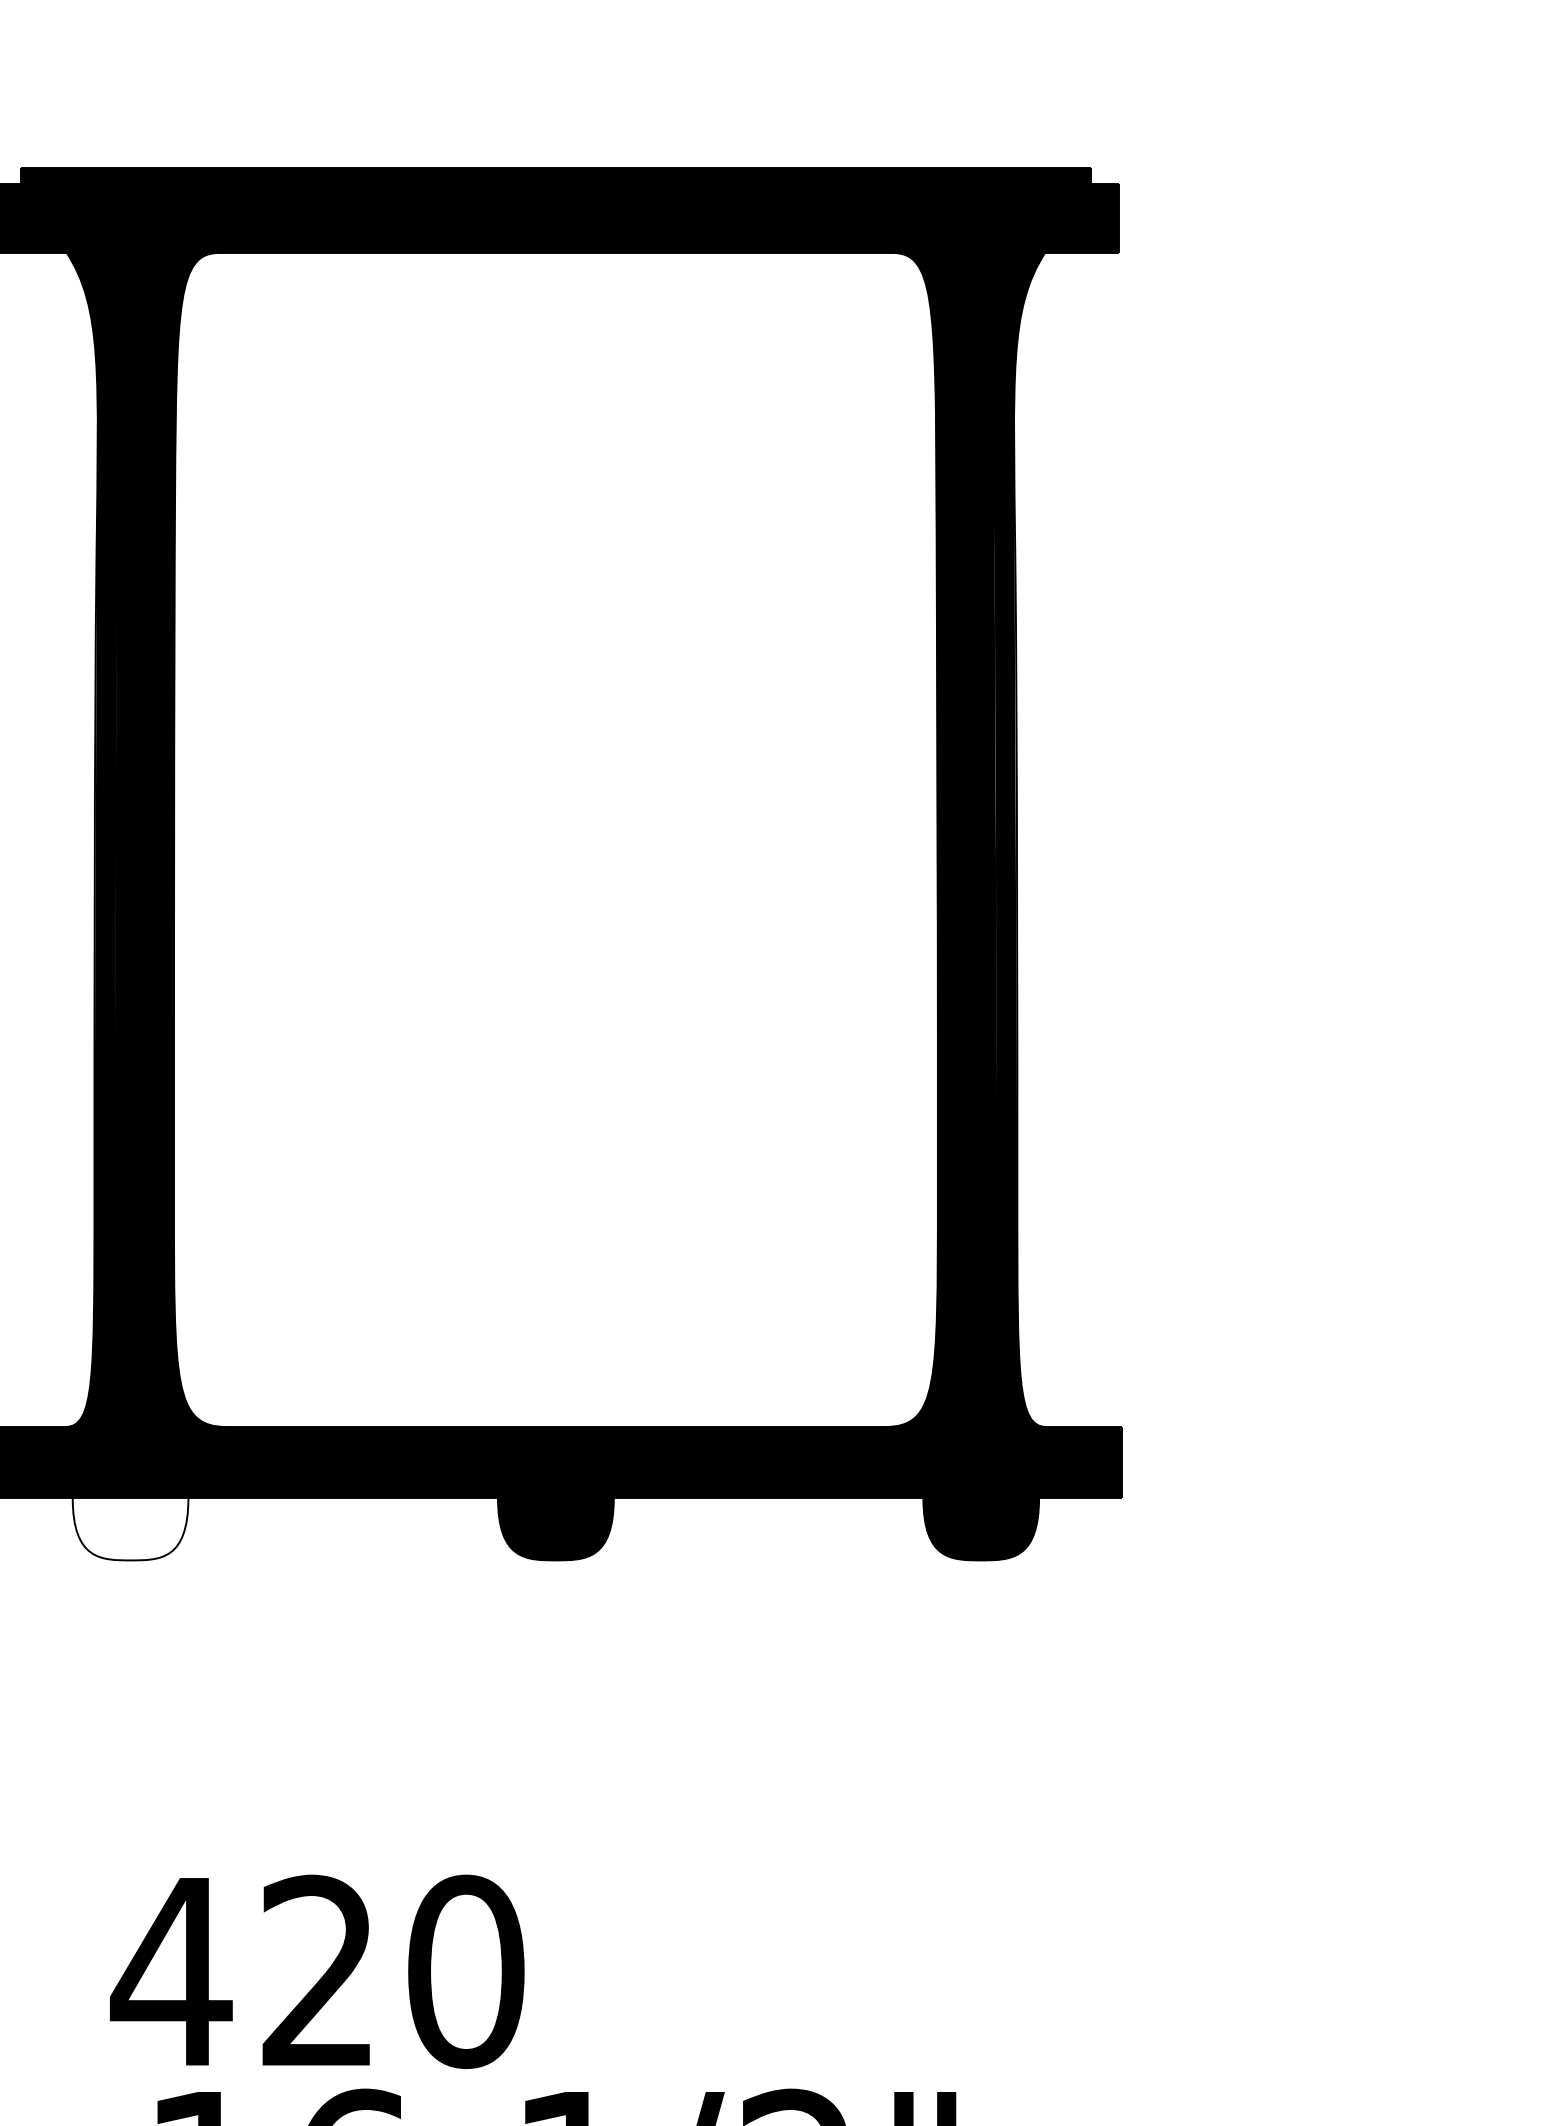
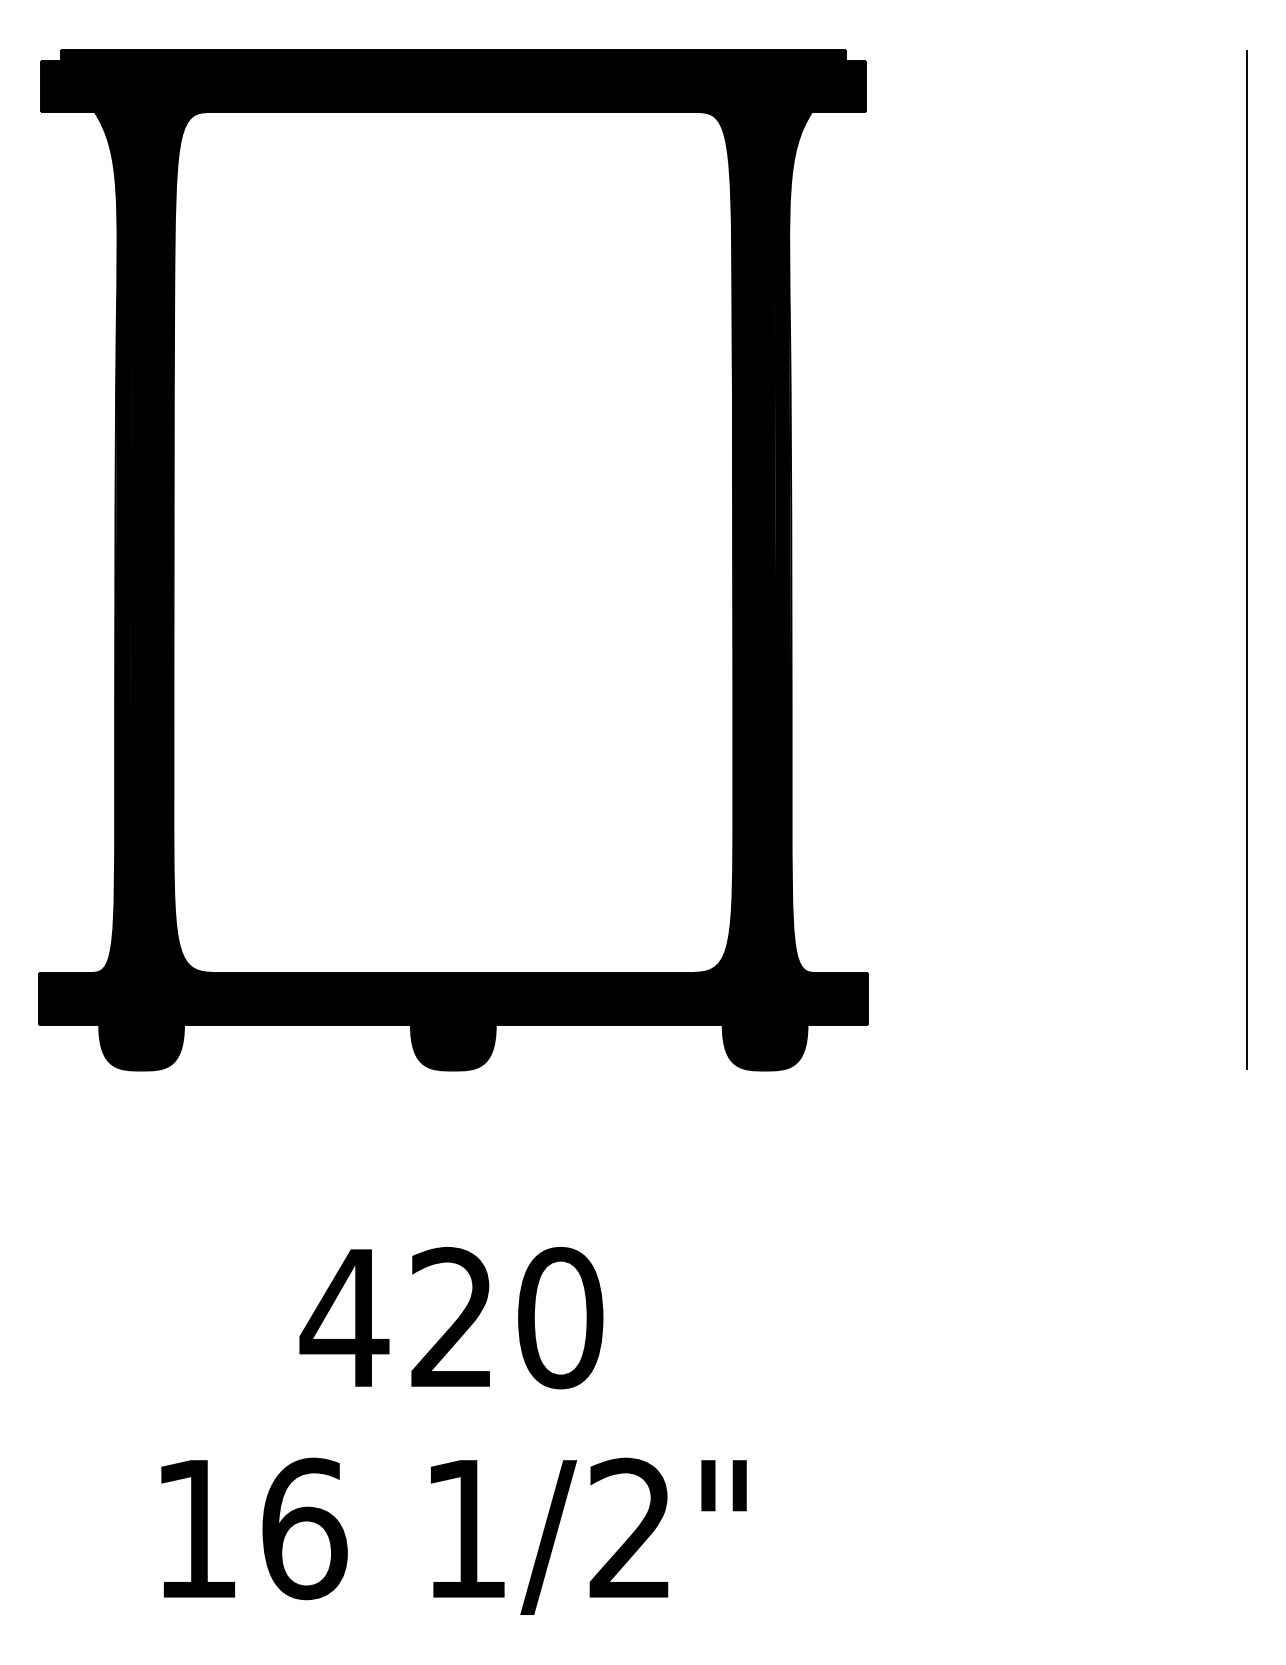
fill: (130, 1528) -> (141, 1047), added
text: (317, 1972) -> (451, 1318), moved

